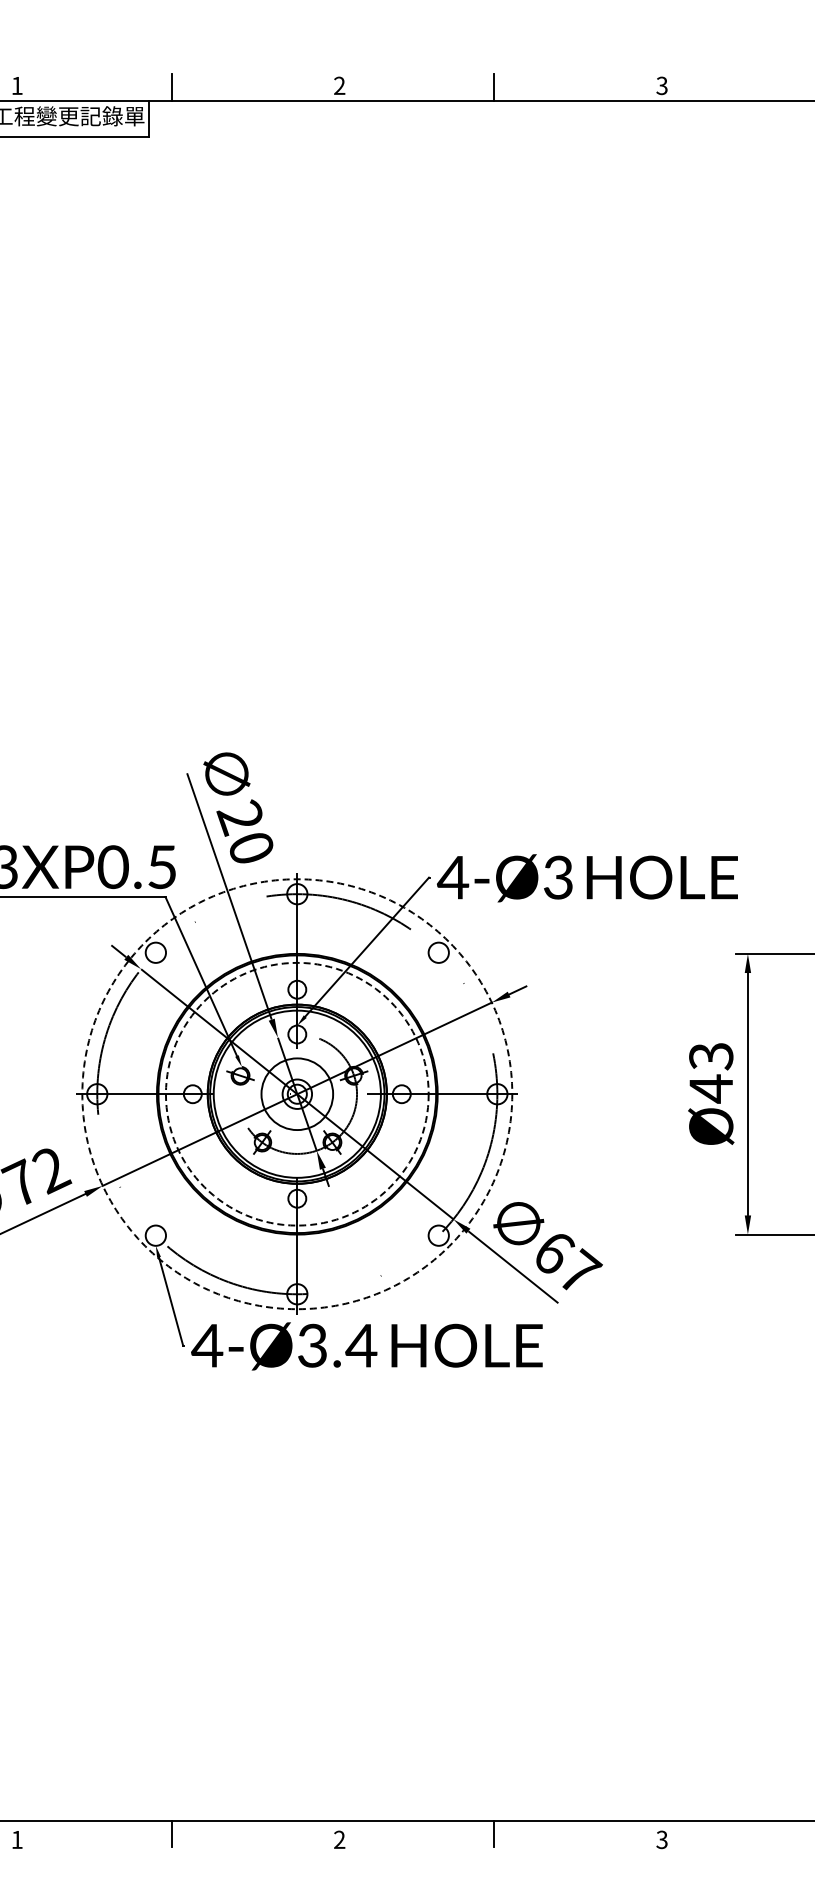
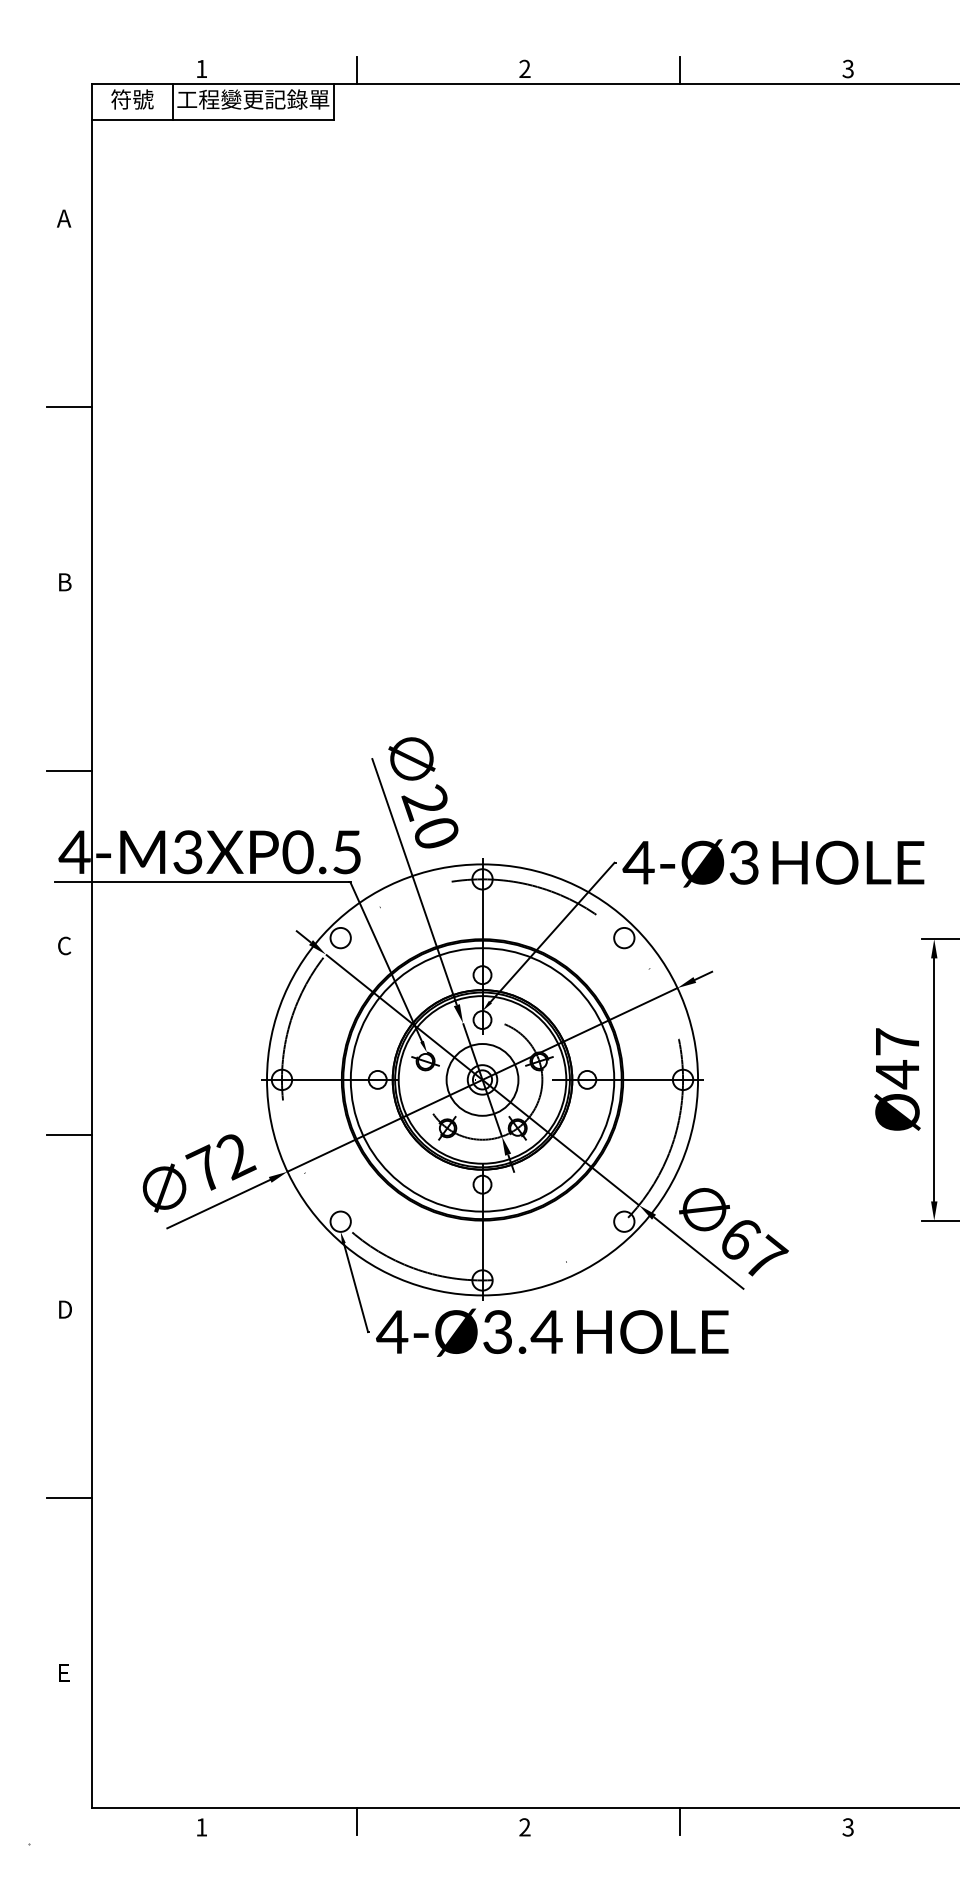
text: (711, 1056) -> (897, 1042), Ø43 -> Ø47
circle: (297, 1093) -> (482, 1079), dashed -> solid
circle: (297, 1093) -> (482, 1079), dashed -> solid

